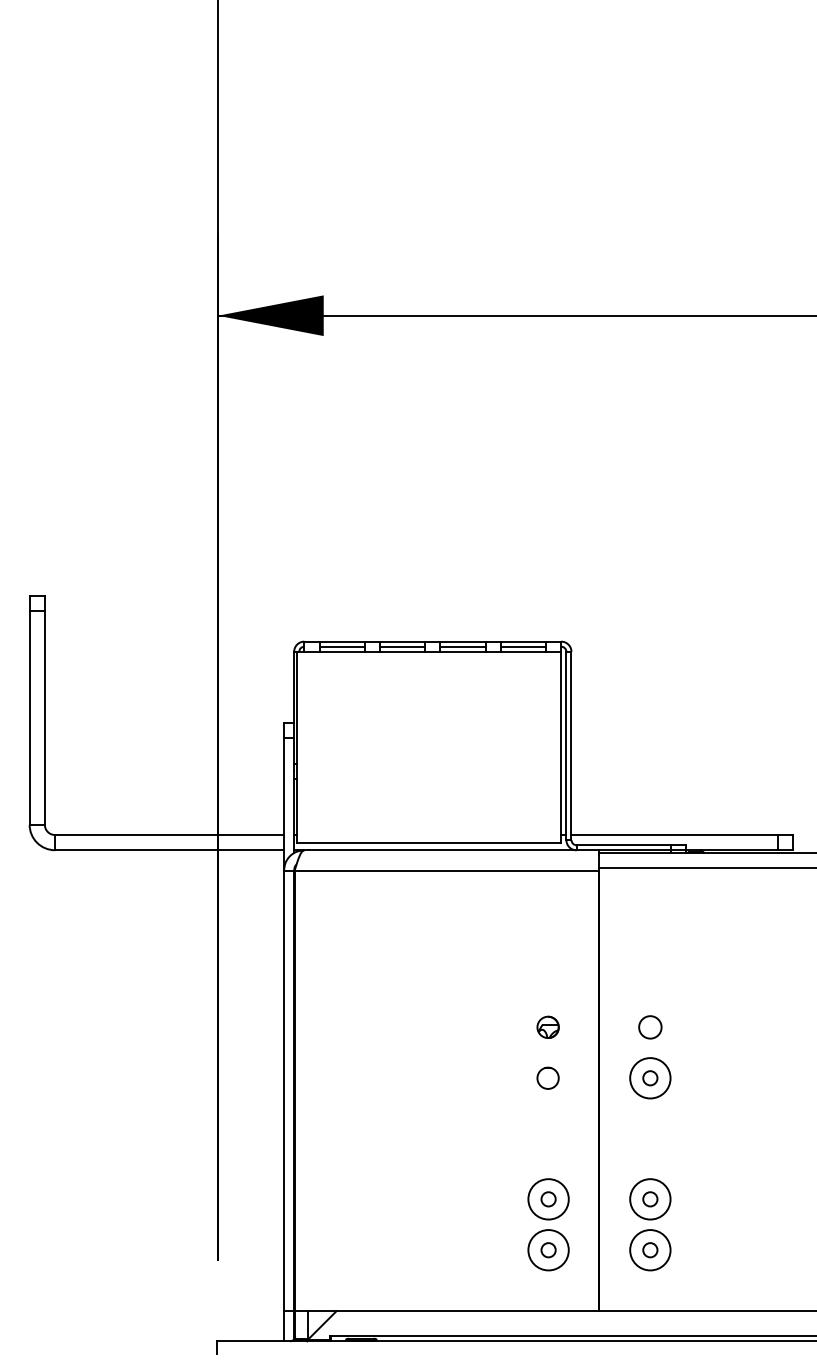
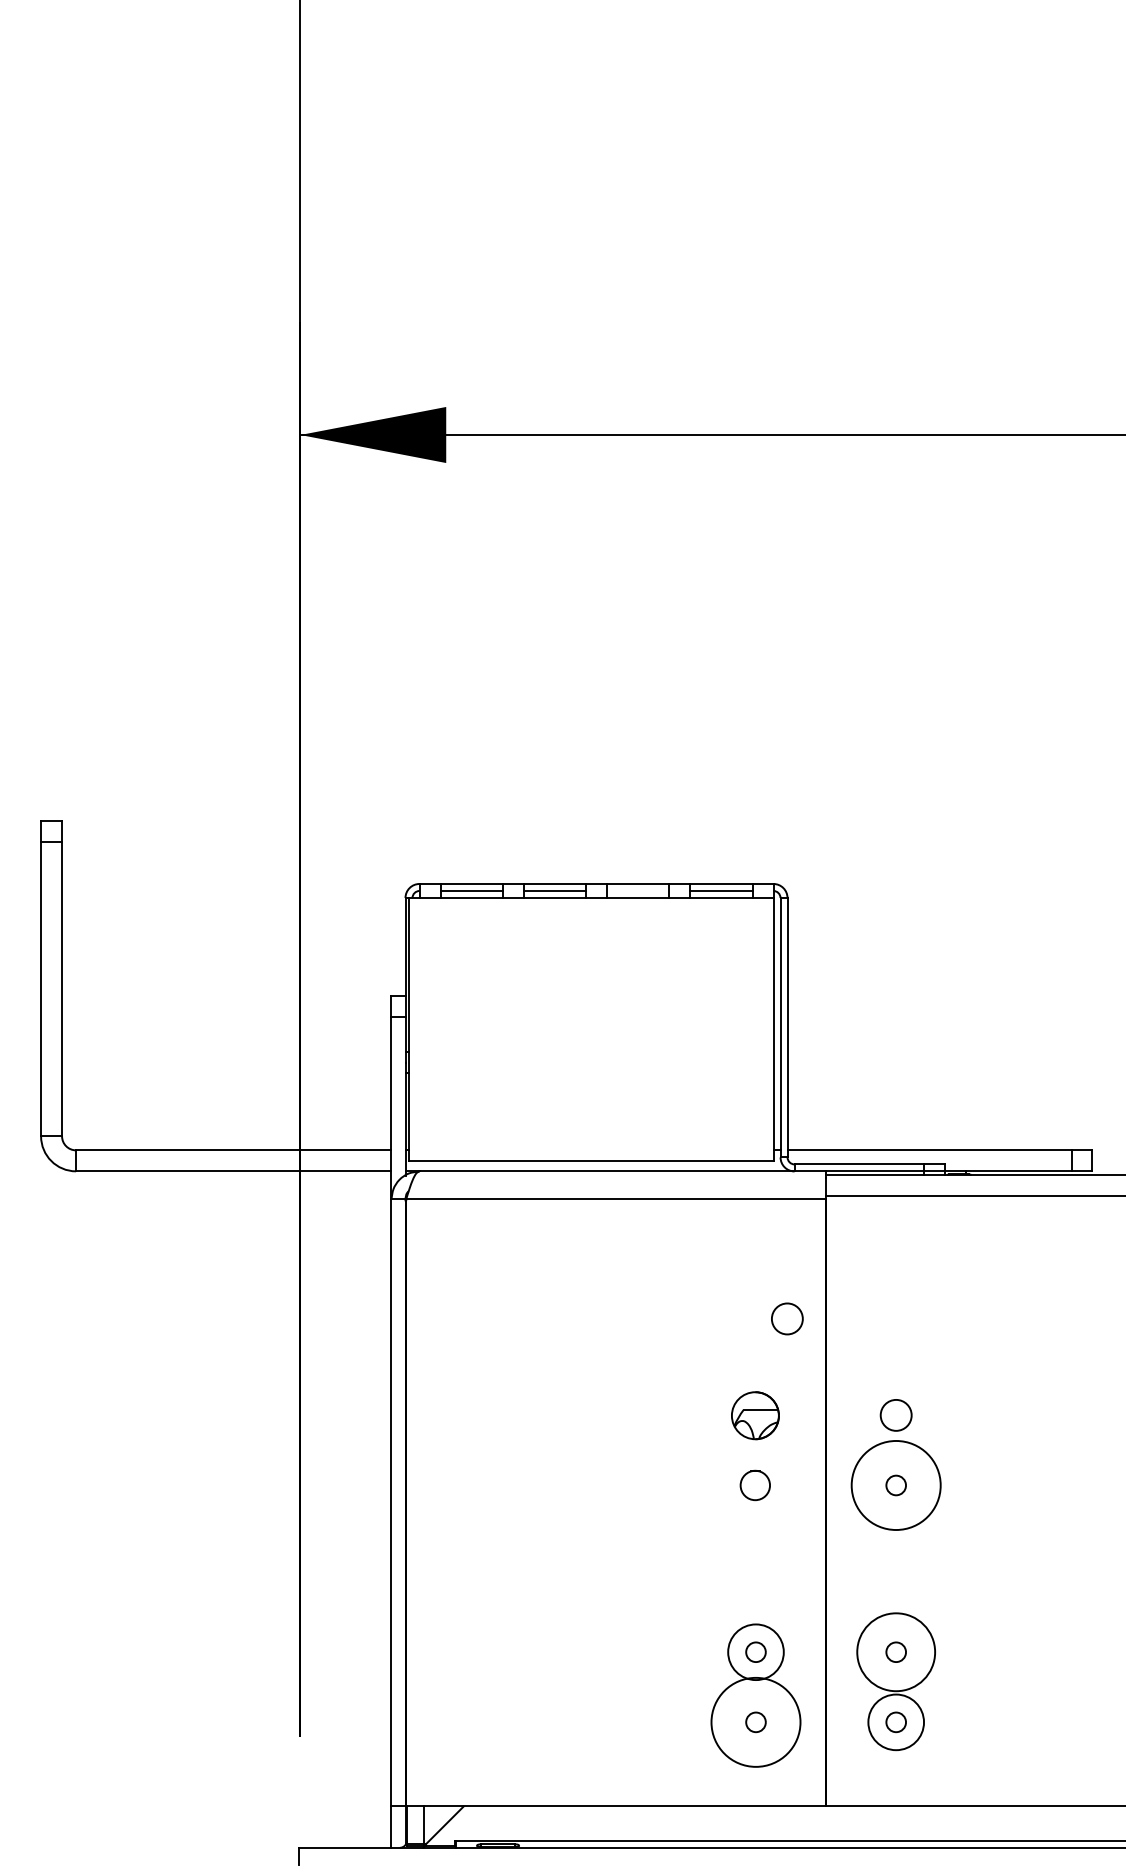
line: (462, 646) -> (637, 890), removed
circle: (571, 957) -> (787, 1319), added
part: (547, 1026) -> (754, 1414), size x1.6
circle: (650, 1078) -> (896, 1485), size x1.6
circle: (650, 1199) -> (896, 1652), size x1.4
circle: (548, 1250) -> (755, 1722), size x1.6

